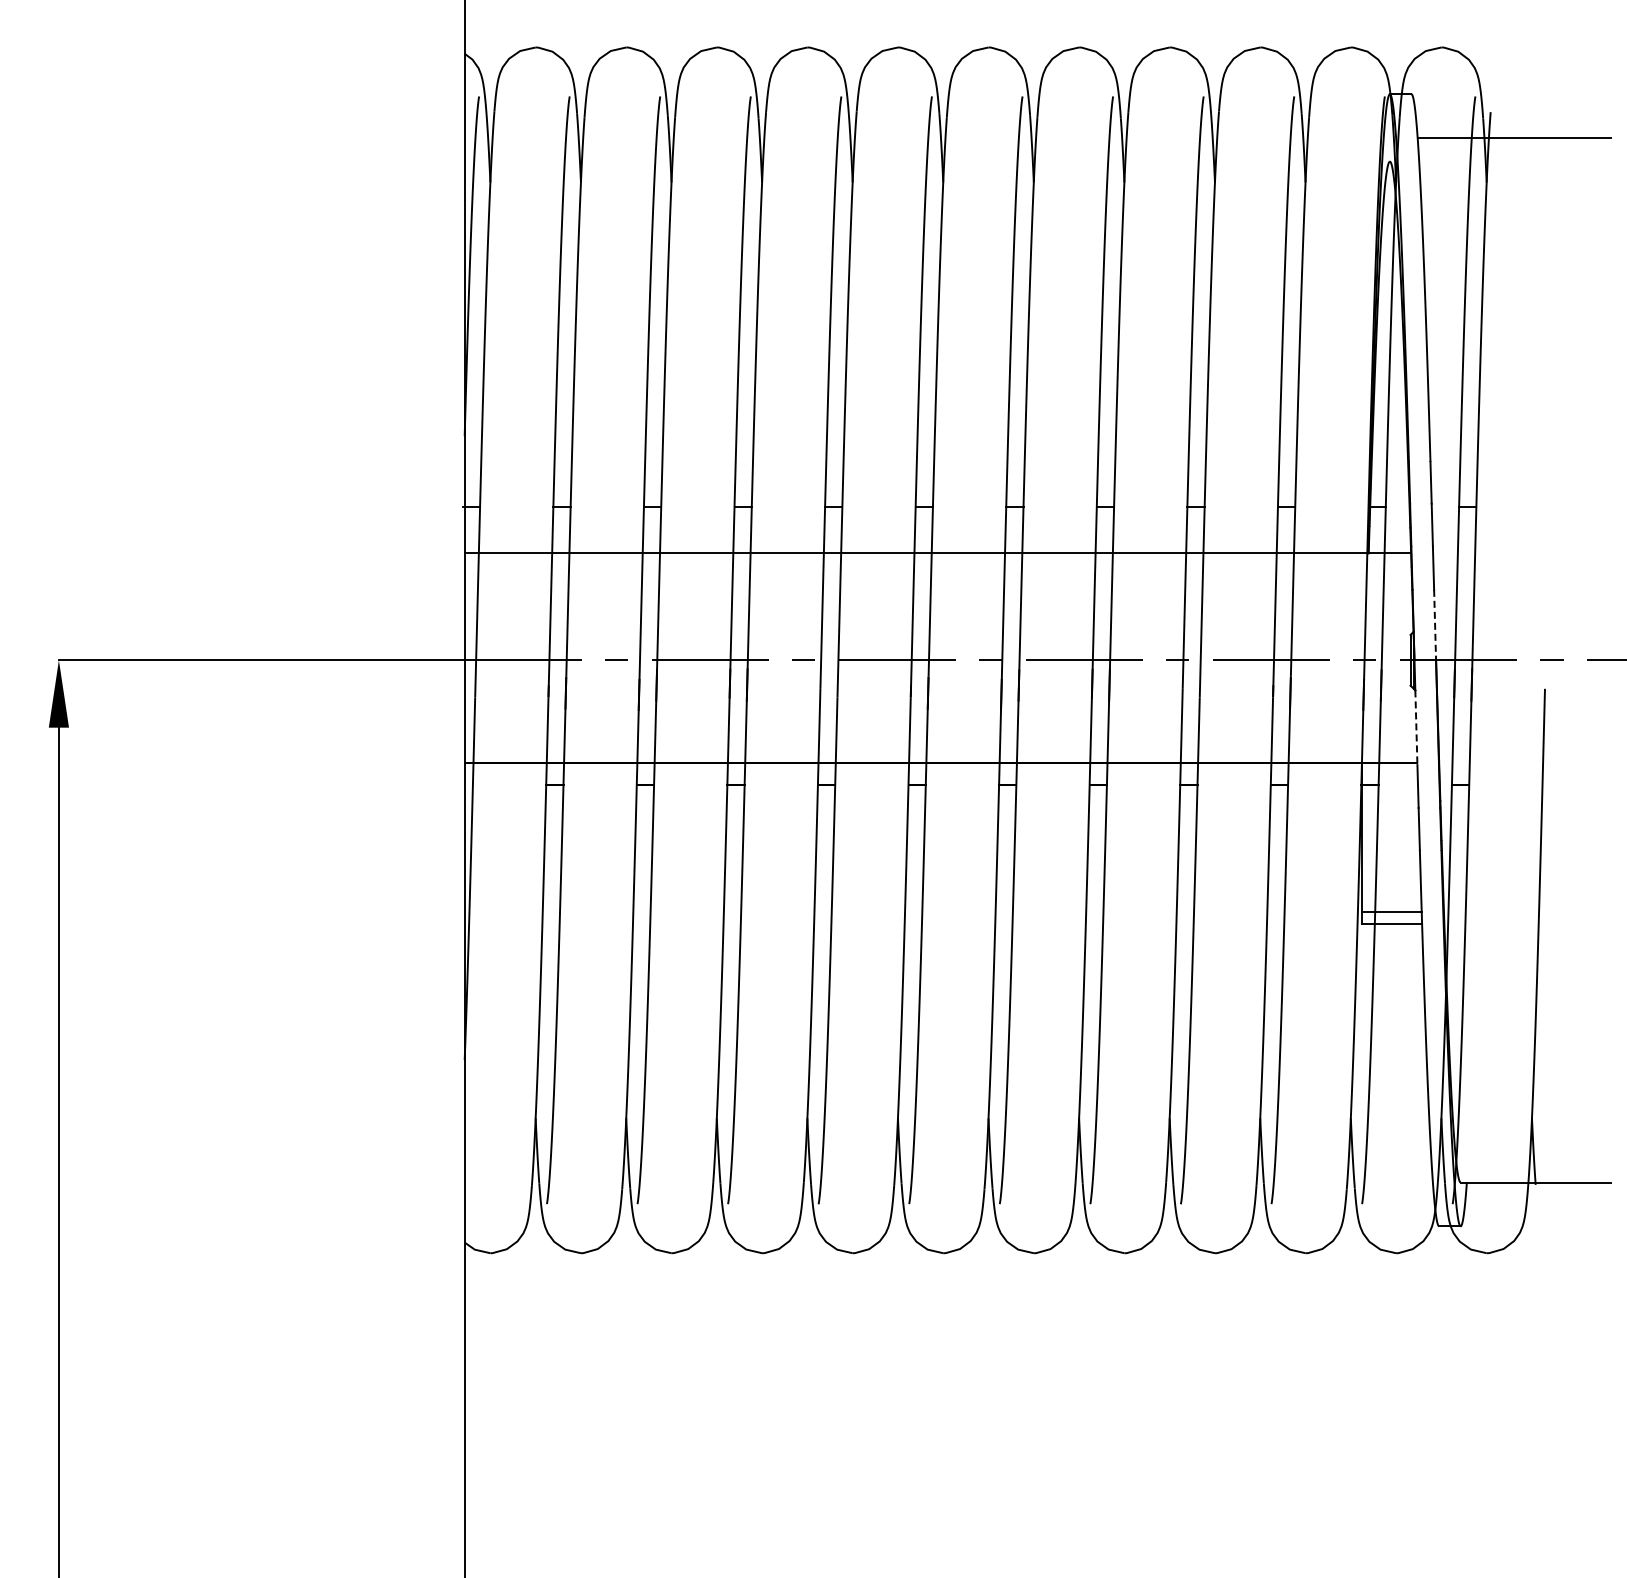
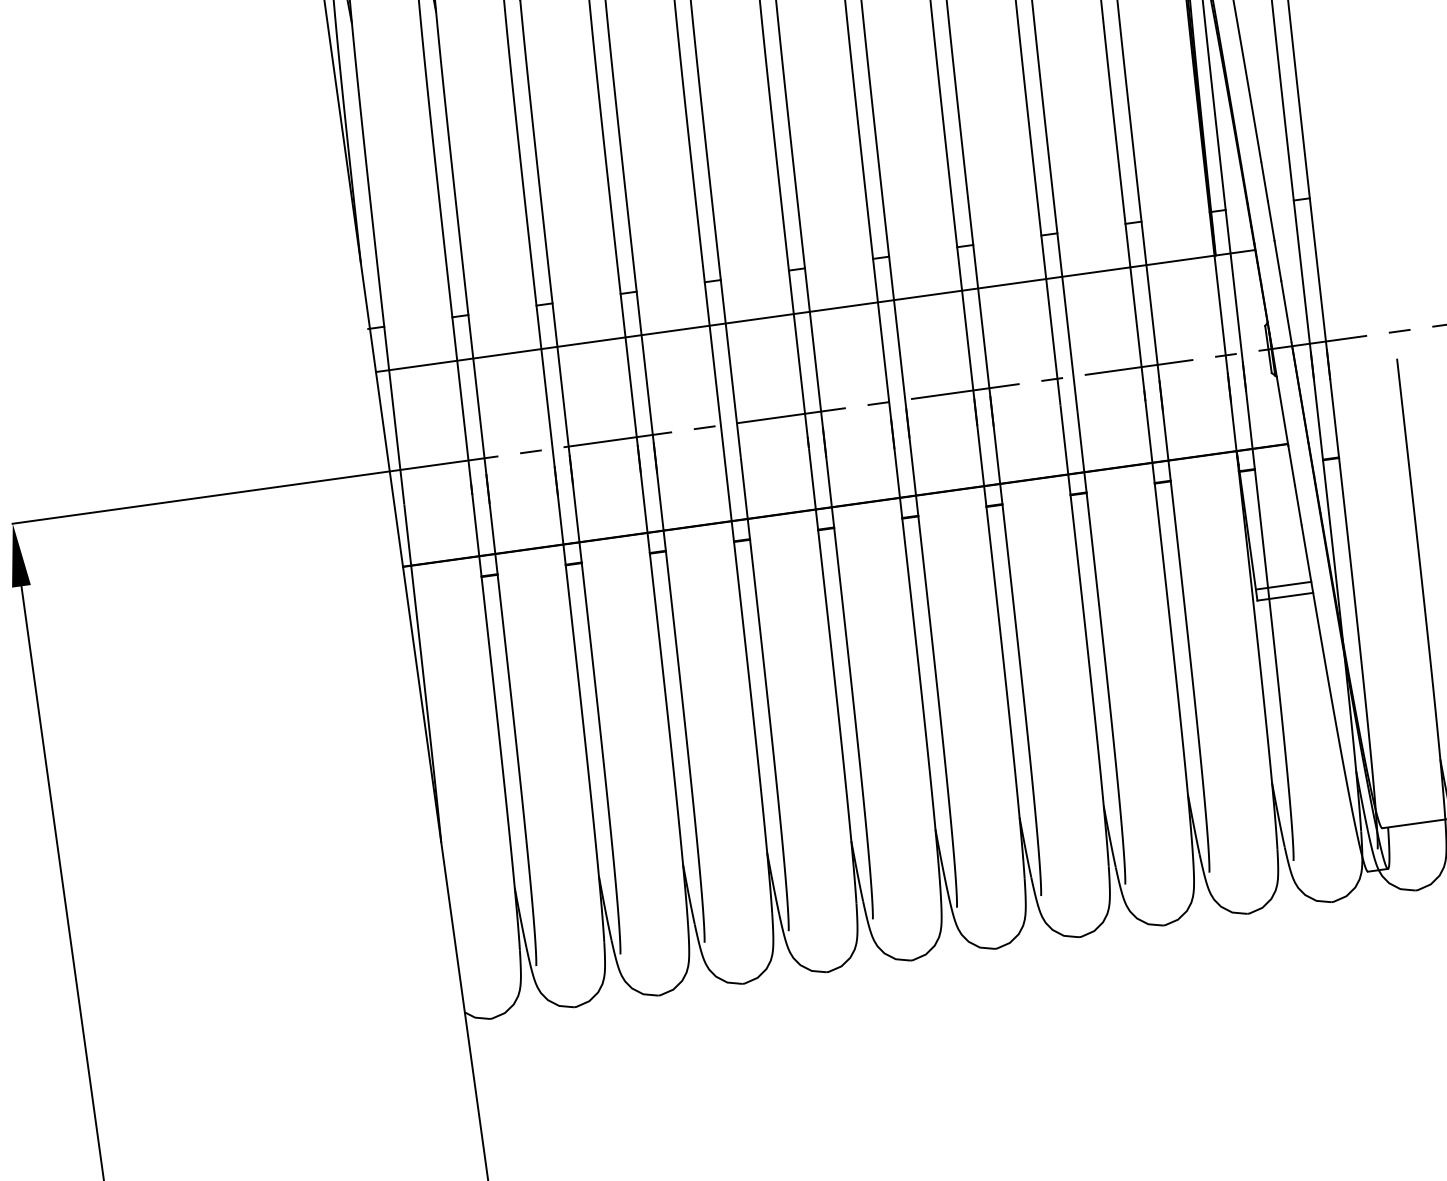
line: (1435, 622) -> (1286, 311), dashed -> solid
line: (1416, 728) -> (1282, 412), dashed -> solid

